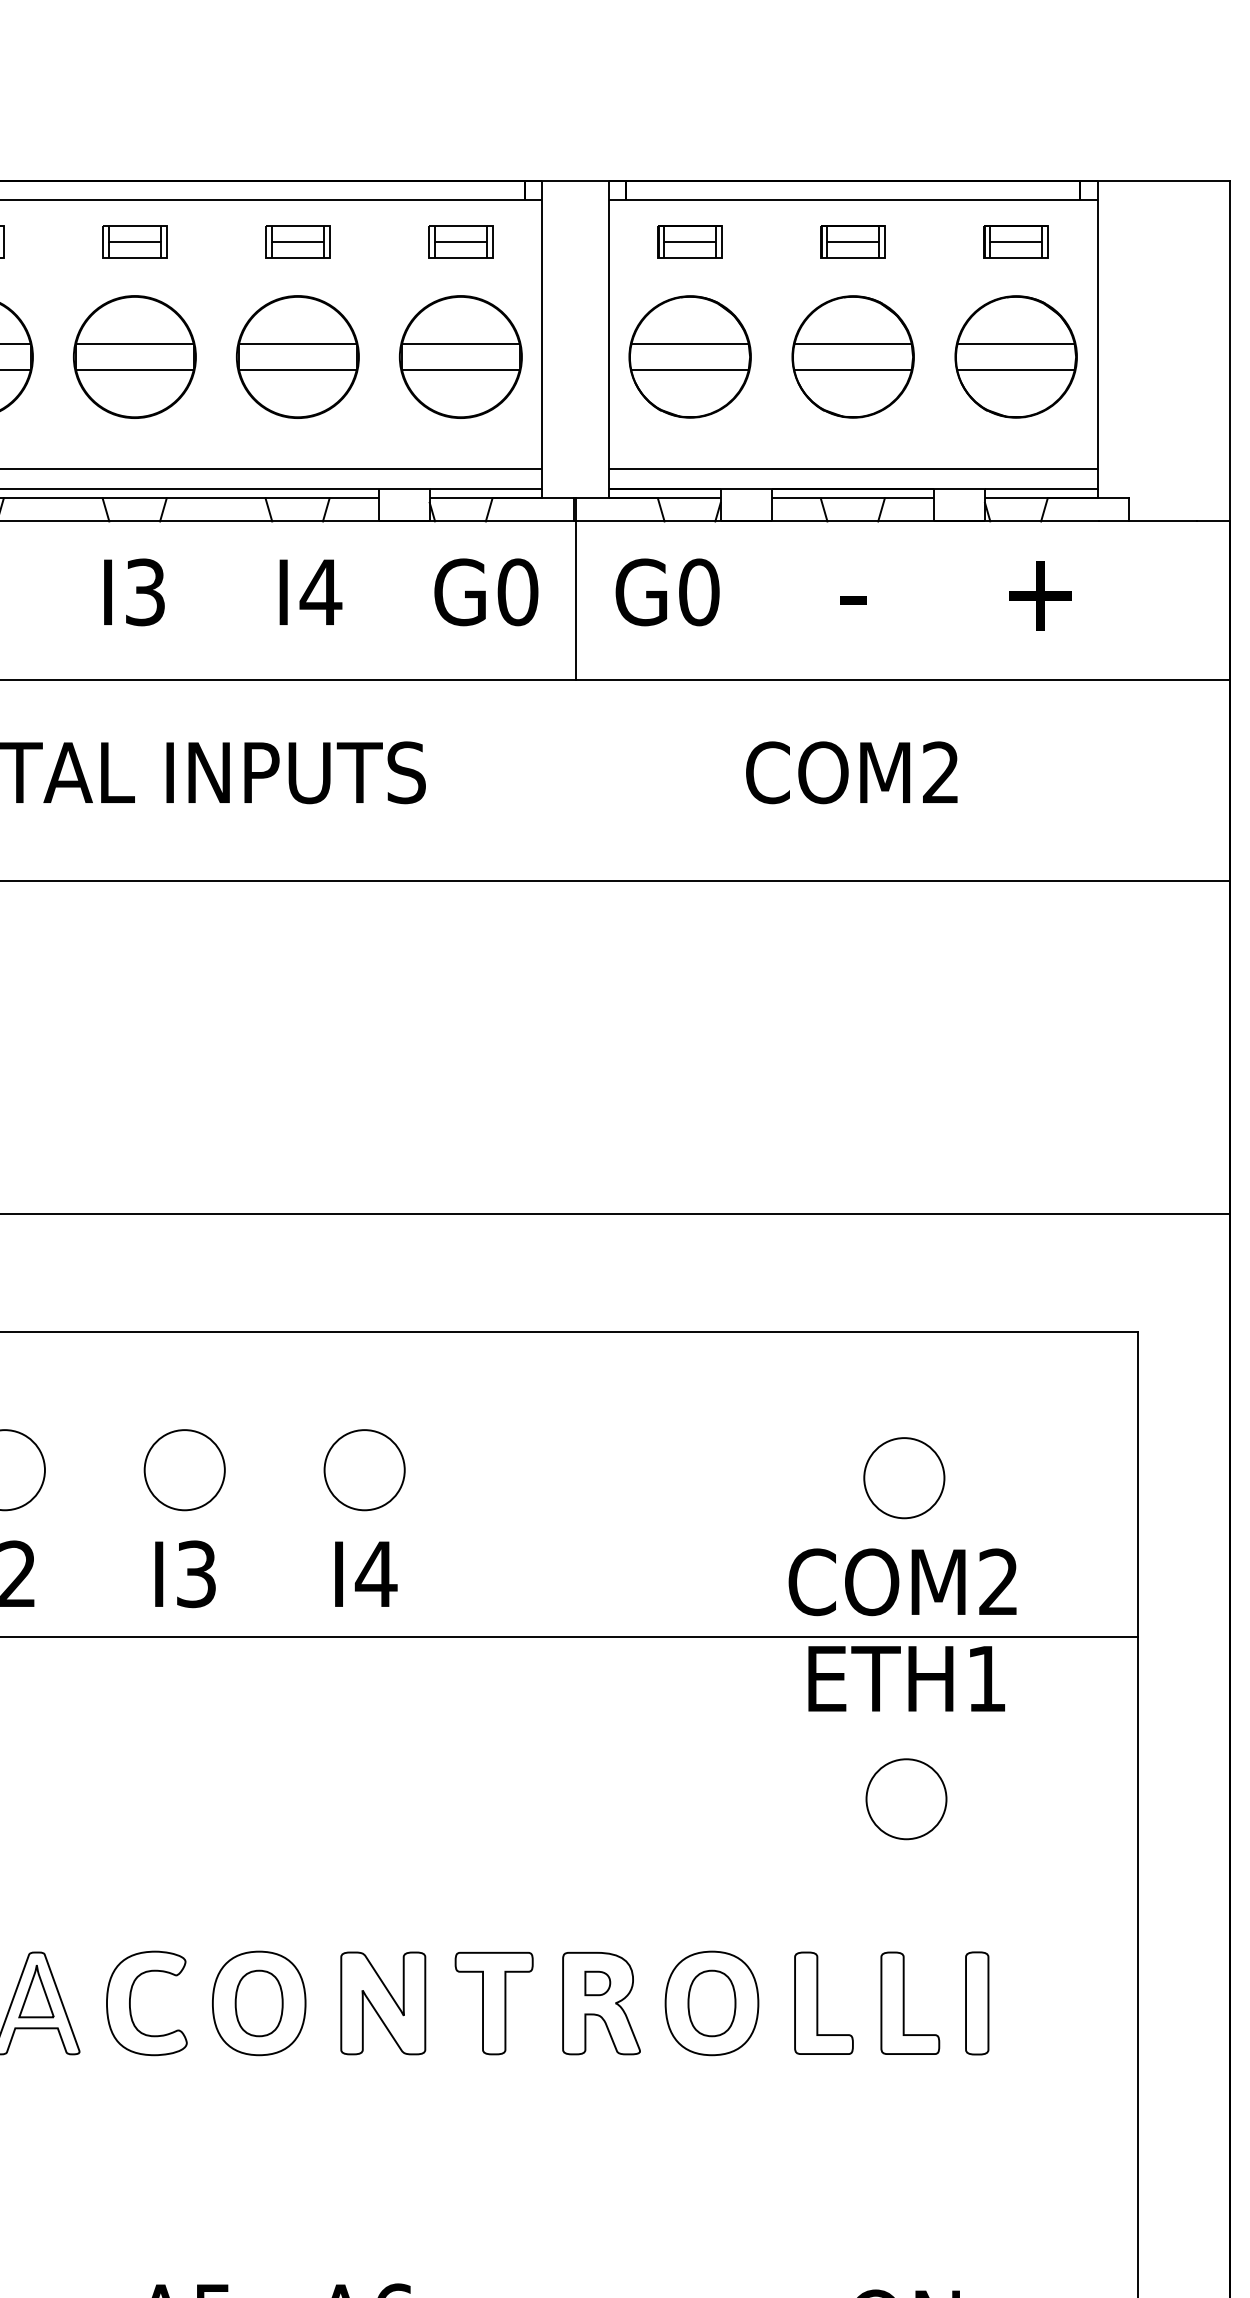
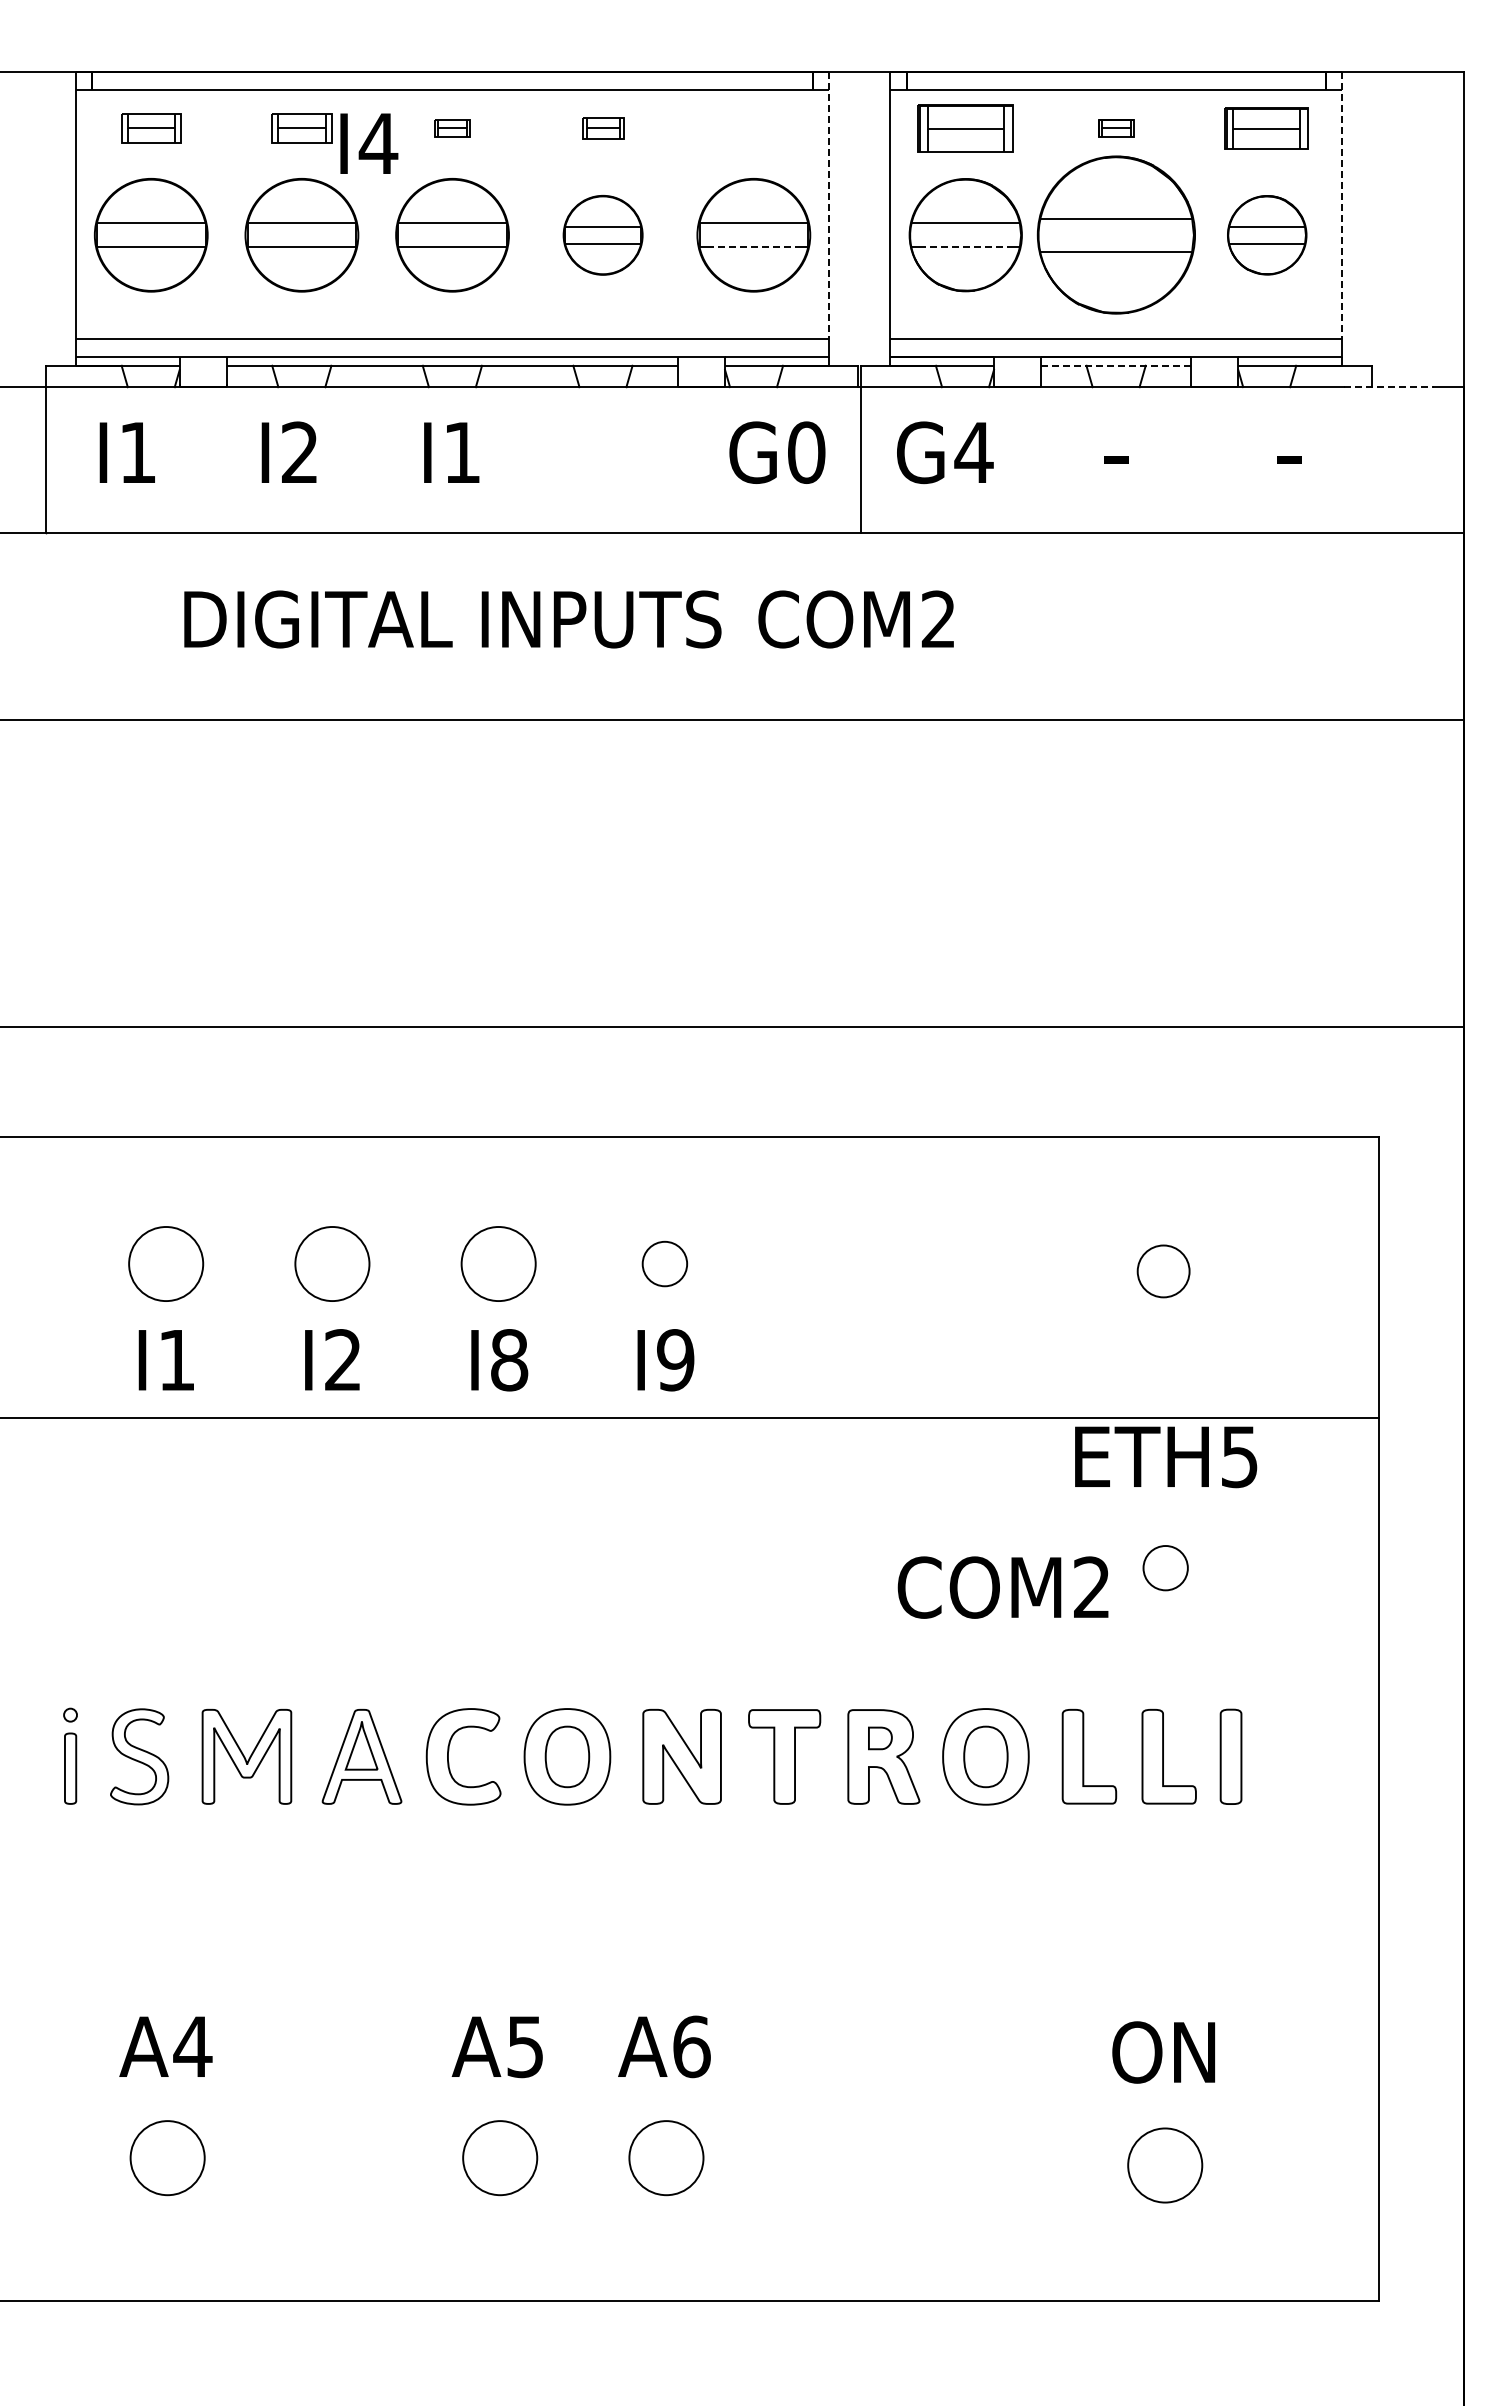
part: (134, 241) -> (452, 128), size x0.6
part: (298, 241) -> (603, 128), size x0.7
part: (460, 241) -> (753, 128), removed
part: (689, 241) -> (965, 128), size x1.6
part: (853, 241) -> (1116, 128), size x0.6
part: (1015, 241) -> (1266, 128), size x1.4
line: (542, 324) -> (829, 205), solid -> dashed
line: (1097, 324) -> (1342, 205), solid -> dashed
part: (297, 357) -> (602, 235), size x0.7
part: (853, 357) -> (1116, 235), size x1.4
part: (1016, 357) -> (1267, 235), size x0.7
line: (460, 370) -> (753, 247), solid -> dashed
line: (689, 370) -> (965, 247), solid -> dashed
line: (853, 497) -> (1116, 365), solid -> dashed
line: (1148, 521) -> (1389, 387), solid -> dashed
text: (145, 592) -> (462, 452), I3 -> I1
text: (311, 592) -> (369, 143), moved
text: (698, 592) -> (973, 452), G0 -> G4
text: (1040, 596) -> (1289, 456), + -> -
text: (851, 772) -> (855, 619), moved
circle: (364, 1470) -> (664, 1264), size x0.6
circle: (904, 1478) -> (1163, 1271), size x0.7
text: (196, 1574) -> (509, 1360), I3 -> I8
text: (376, 1574) -> (675, 1360), I4 -> I9
text: (901, 1582) -> (1002, 1587), moved
text: (986, 1679) -> (1239, 1457), ETH1 -> ETH5
circle: (906, 1799) -> (1165, 1568), size x0.6

